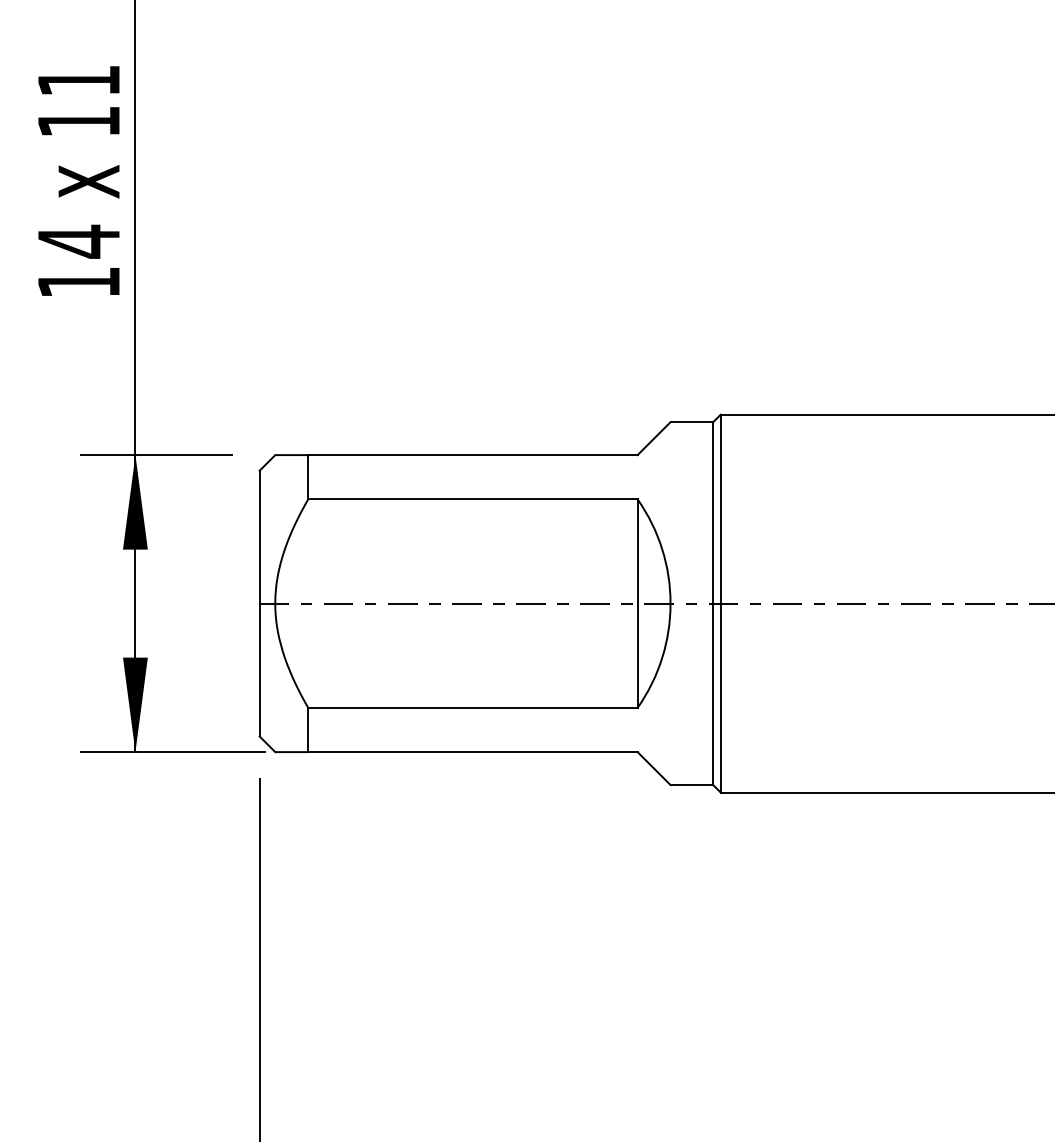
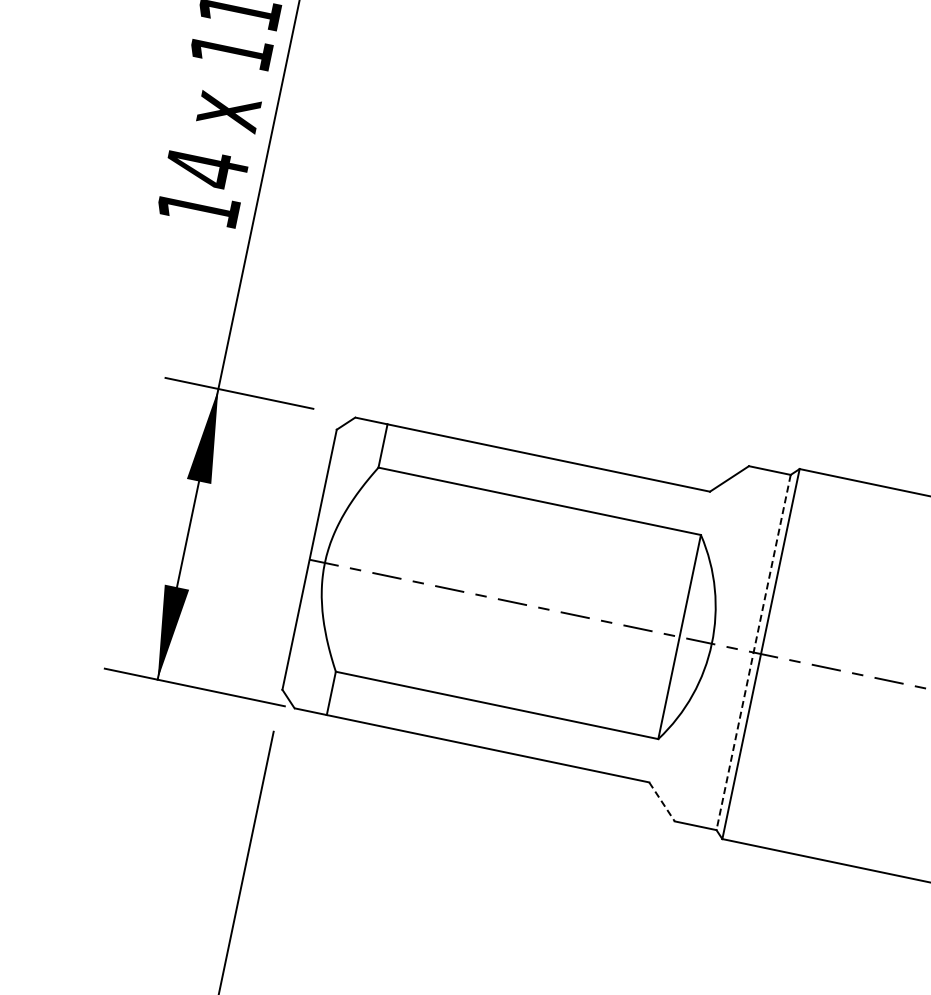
line: (713, 604) -> (753, 653), solid -> dashed
line: (654, 768) -> (662, 801), solid -> dashed

